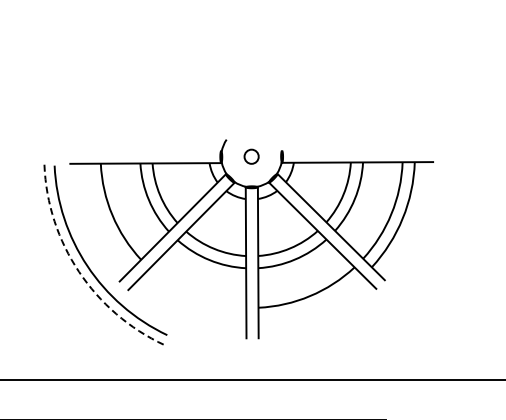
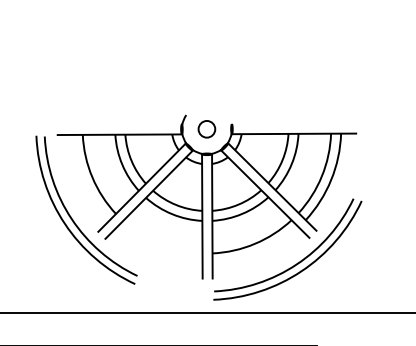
circle: (251, 156) -> (206, 128), size x1.43
arc: (79, 271) -> (65, 223), dashed -> solid
part: (359, 320) -> (295, 263), added

